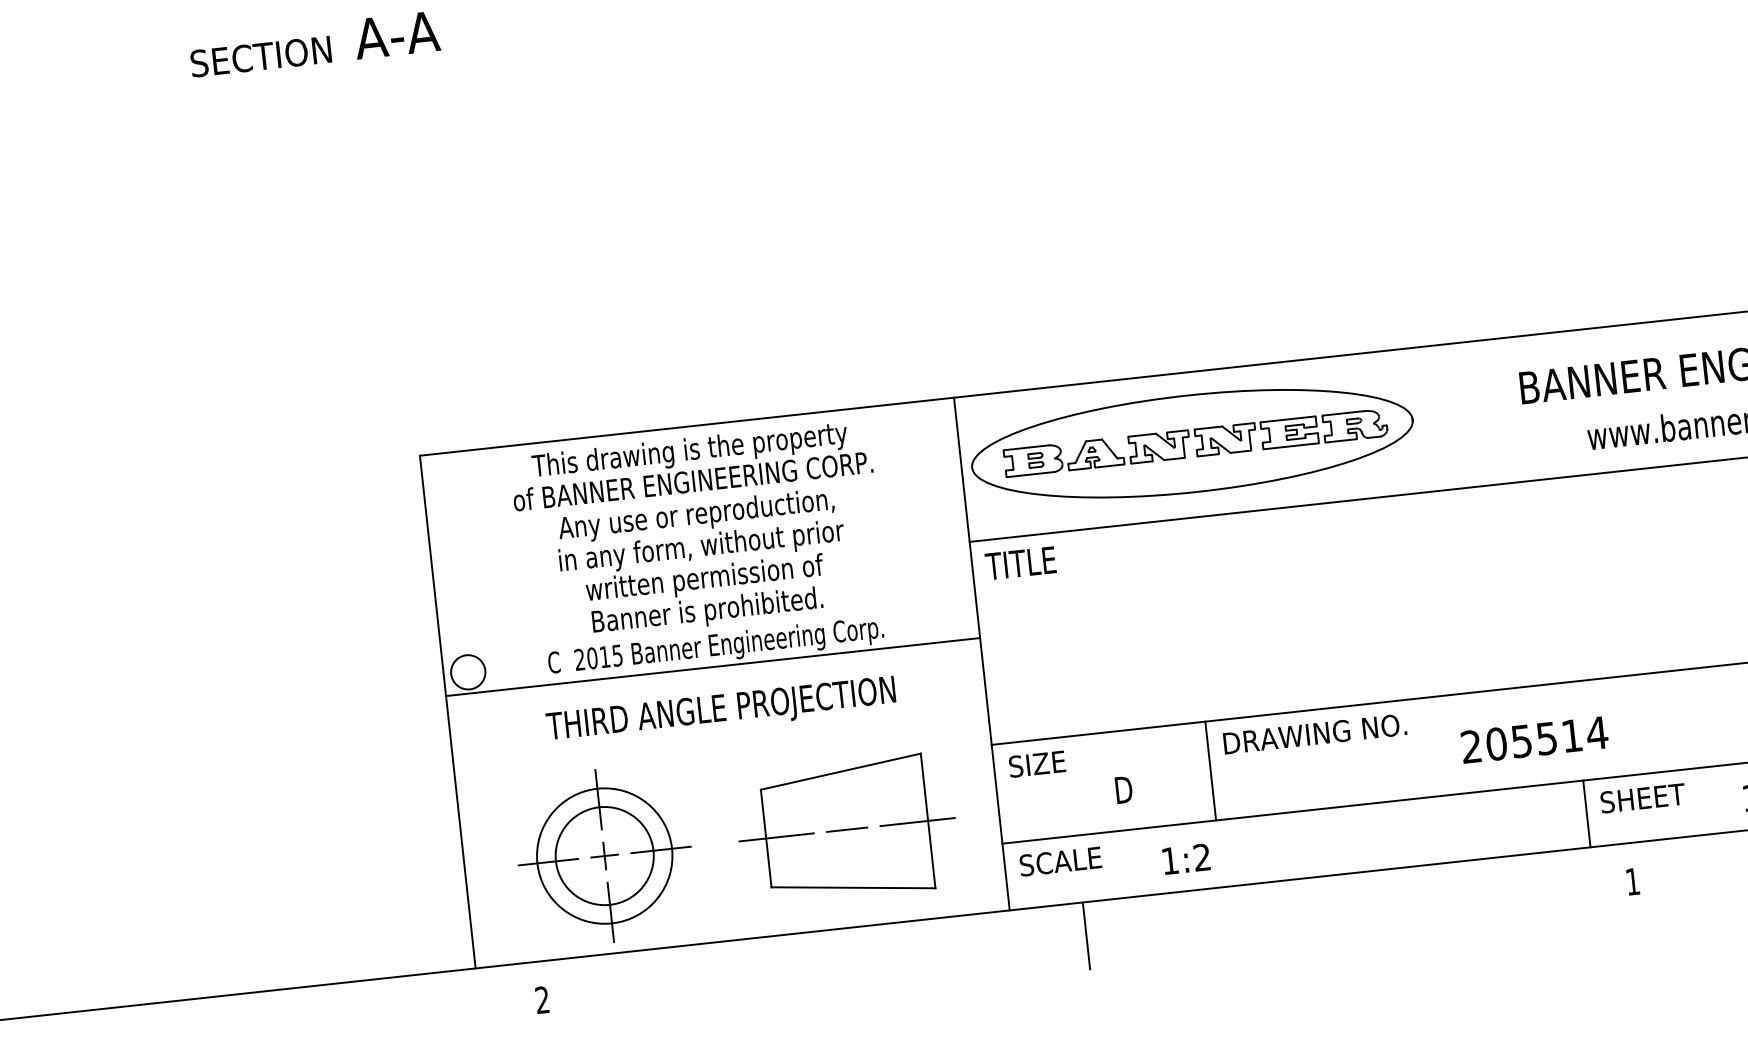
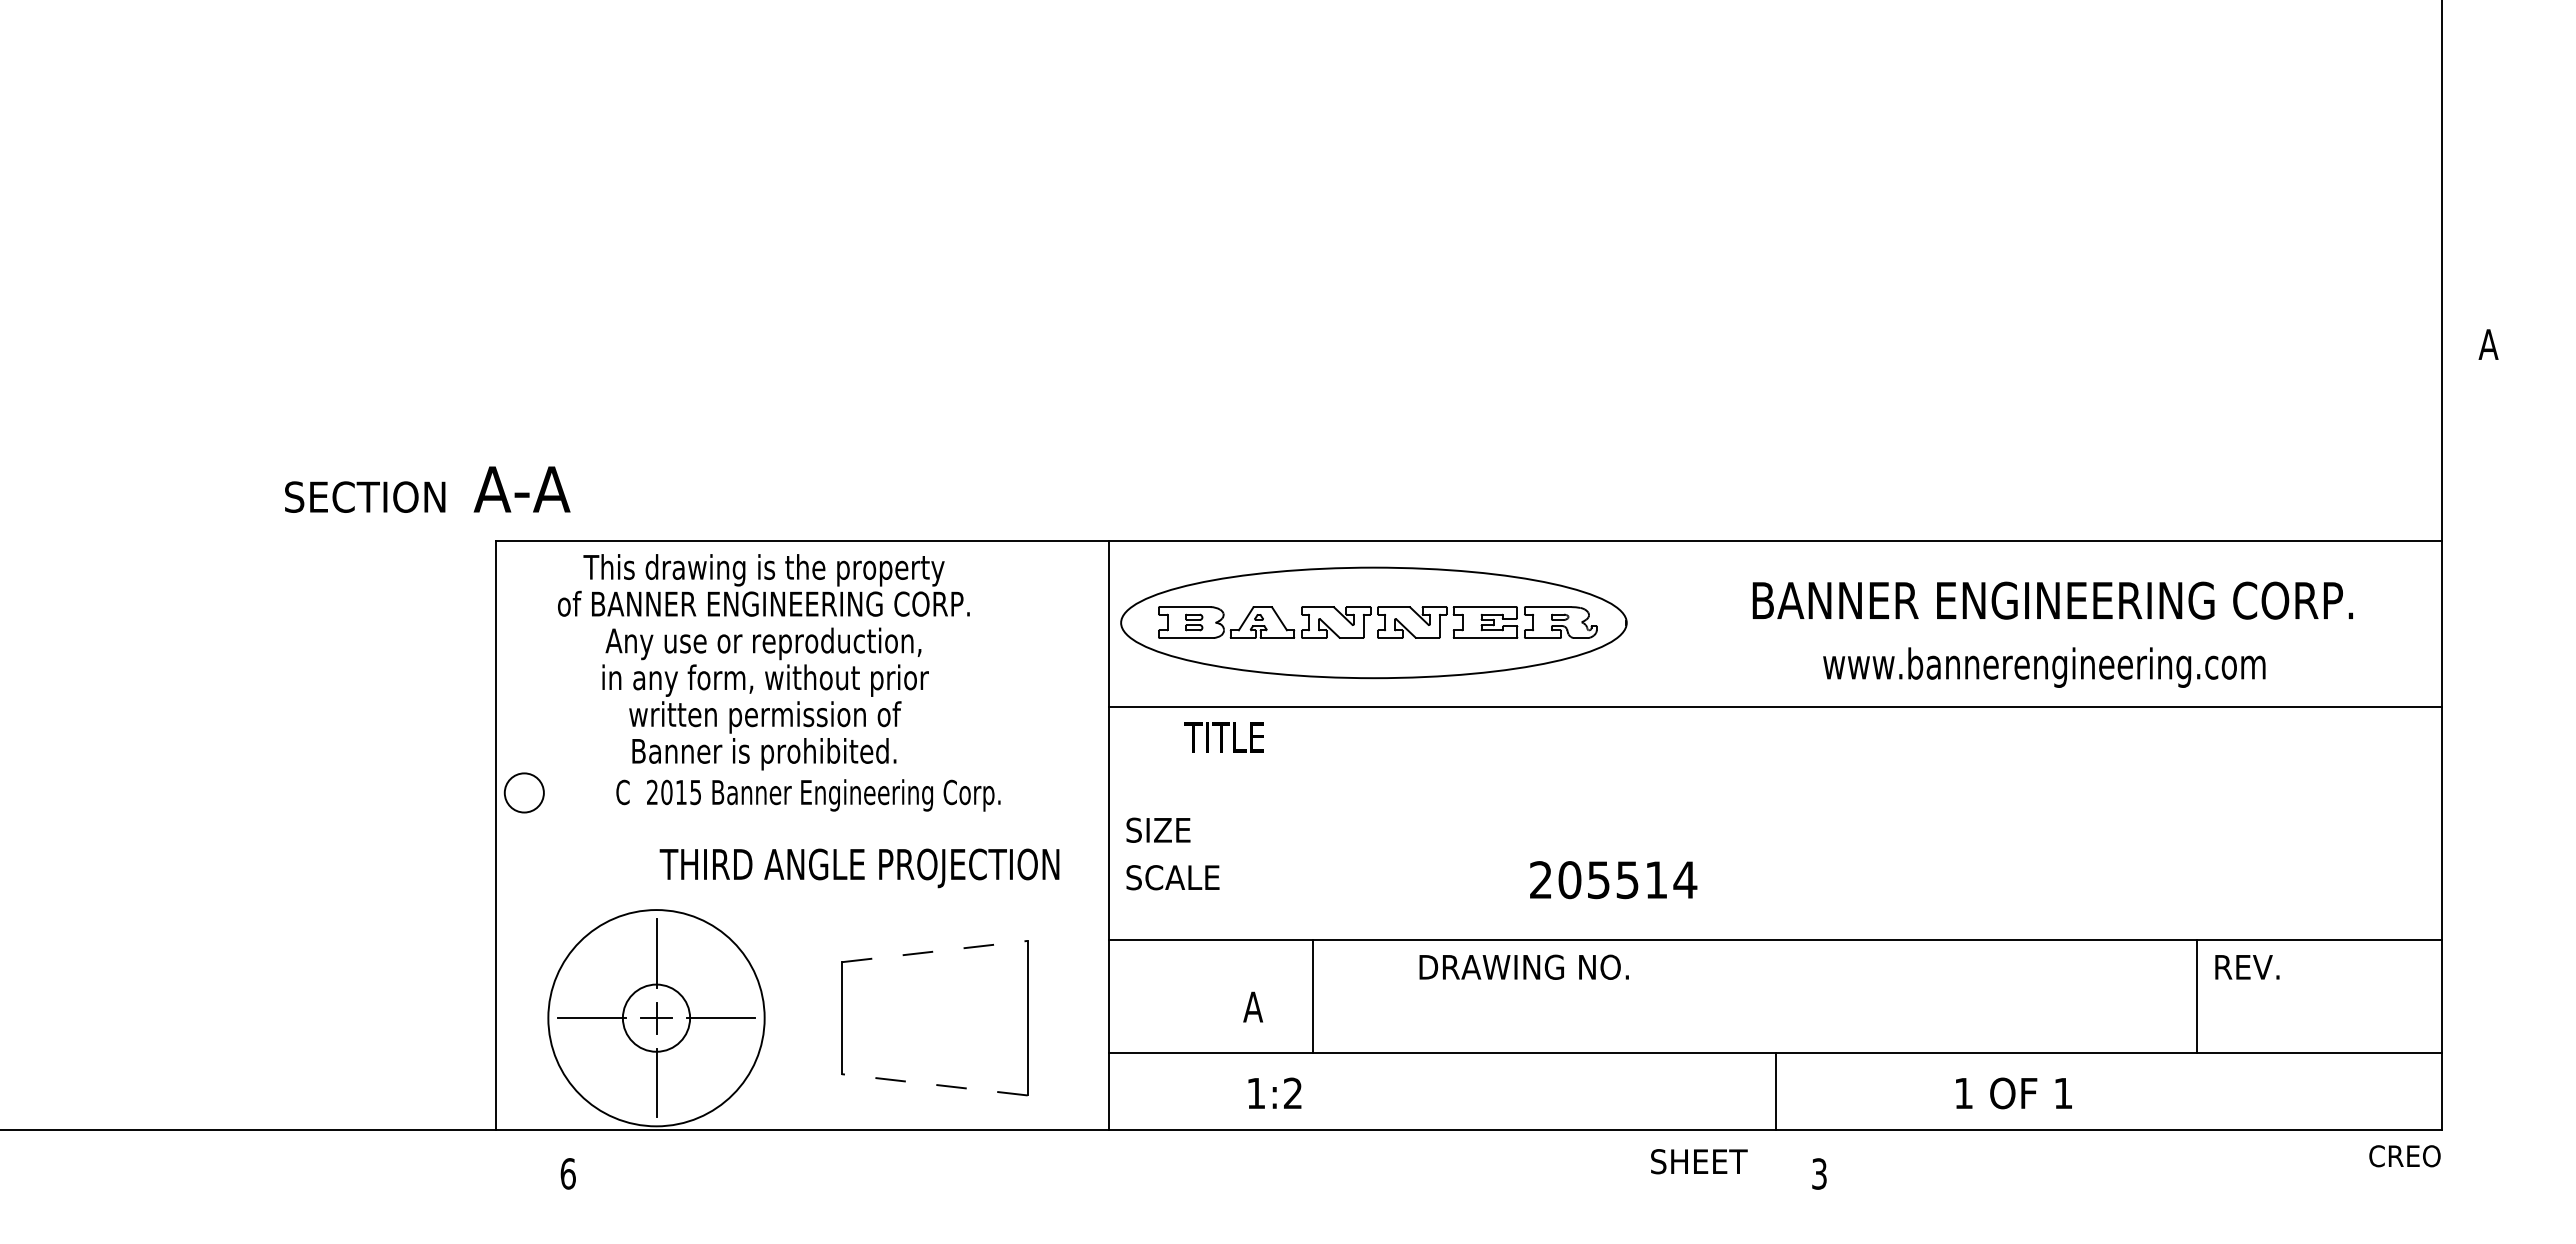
text: (314, 44) -> (427, 489), moved
text: (698, 532) -> (763, 662), moved
text: (1019, 563) -> (1223, 737), moved
line: (712, 667) -> (802, 817), removed
text: (721, 711) -> (859, 868), moved
text: (1314, 733) -> (1523, 966), moved
text: (1534, 740) -> (1613, 880), moved
text: (1037, 763) -> (1158, 829), moved
line: (840, 771) -> (934, 951), solid -> dashed
line: (1210, 771) -> (1313, 996), moved
text: (1123, 789) -> (1253, 1006), D -> A
text: (1643, 798) -> (1699, 1161), moved
line: (917, 822) -> (1015, 1018), removed
line: (847, 830) -> (934, 1018), removed
line: (776, 837) -> (853, 1018), removed
circle: (604, 855) -> (656, 1017), size x1.4
circle: (604, 856) -> (656, 1018), size x0.6
text: (1185, 858) -> (1274, 1092), moved
text: (1060, 861) -> (1172, 877), moved
text: (1632, 881) -> (1819, 1173), 1 -> 3
line: (853, 887) -> (934, 1084), solid -> dashed
line: (1086, 935) -> (1193, 1167), removed
text: (541, 999) -> (567, 1173), 2 -> 6

